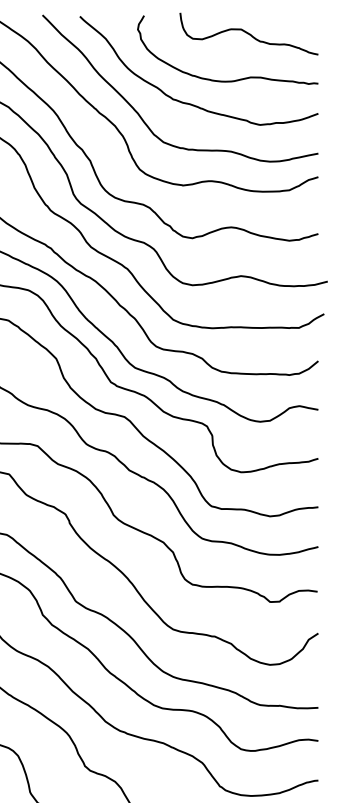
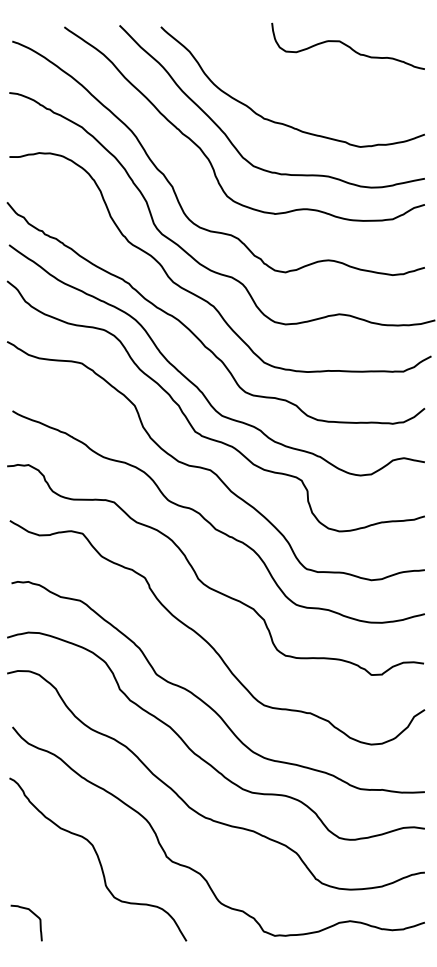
curve: (232, 80) -> (329, 97), removed

